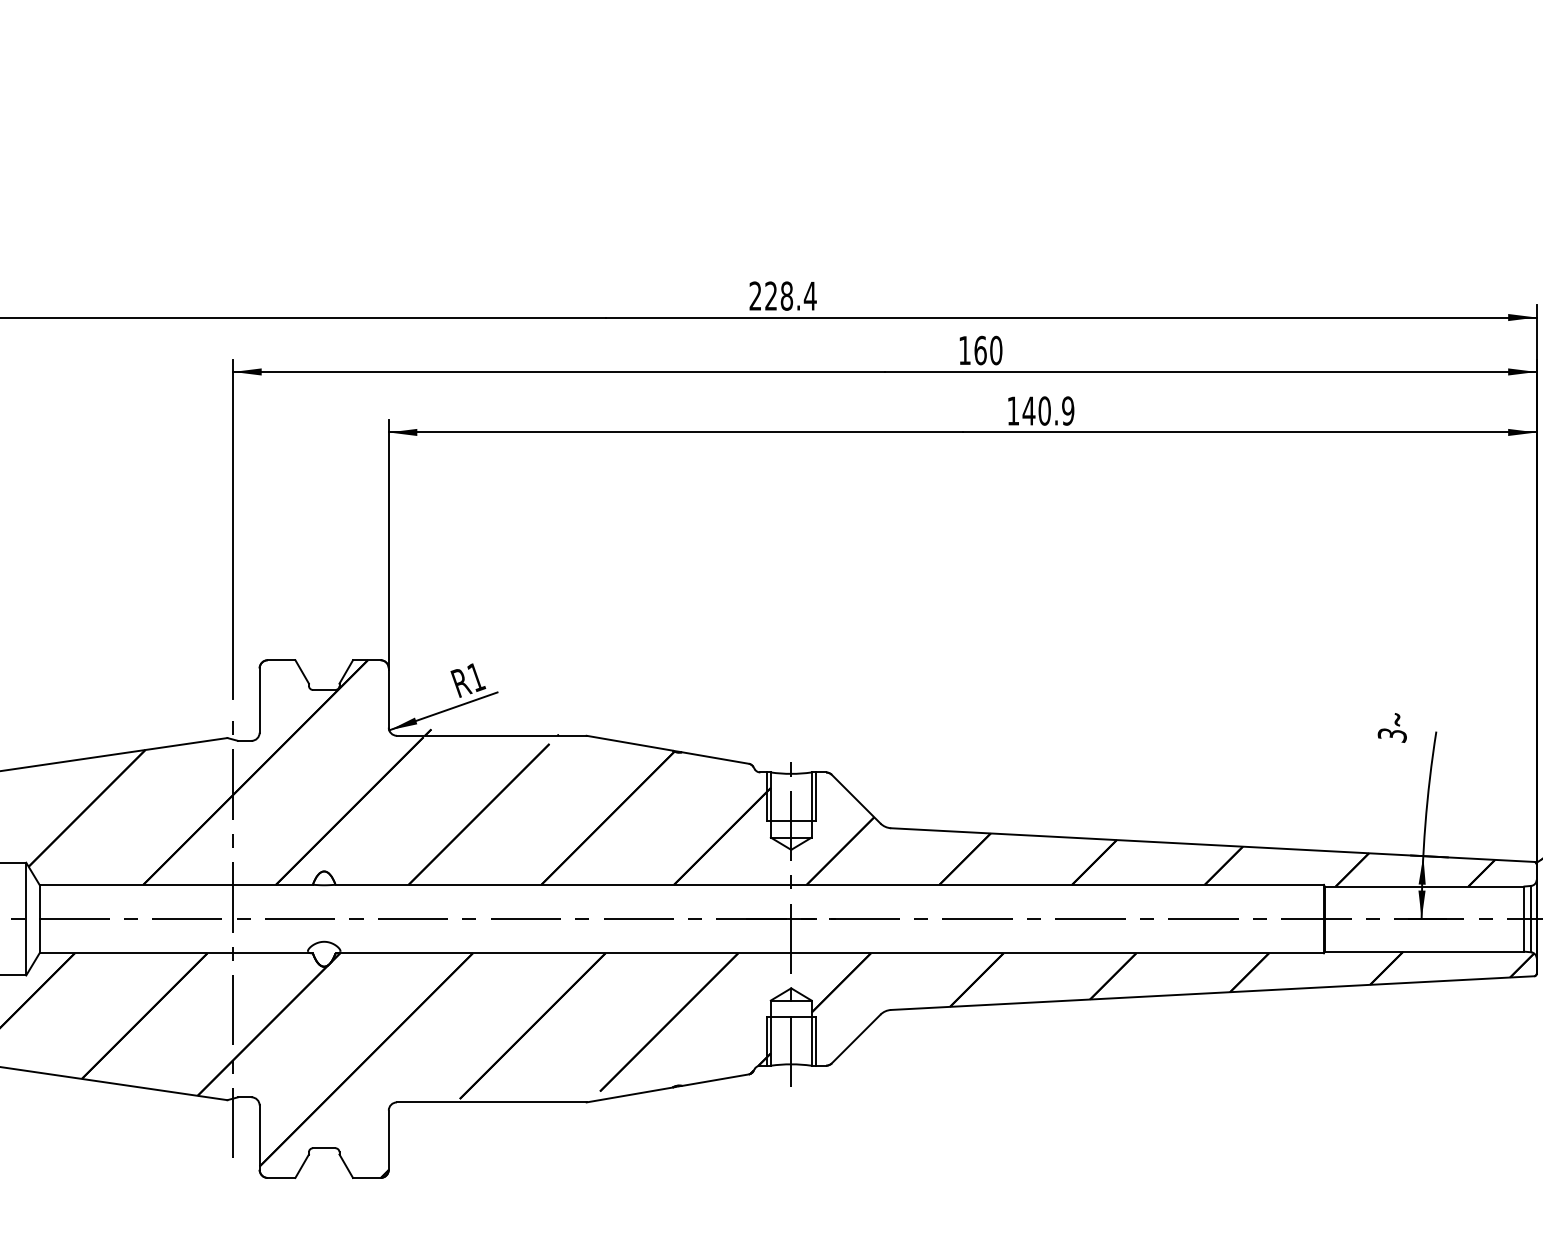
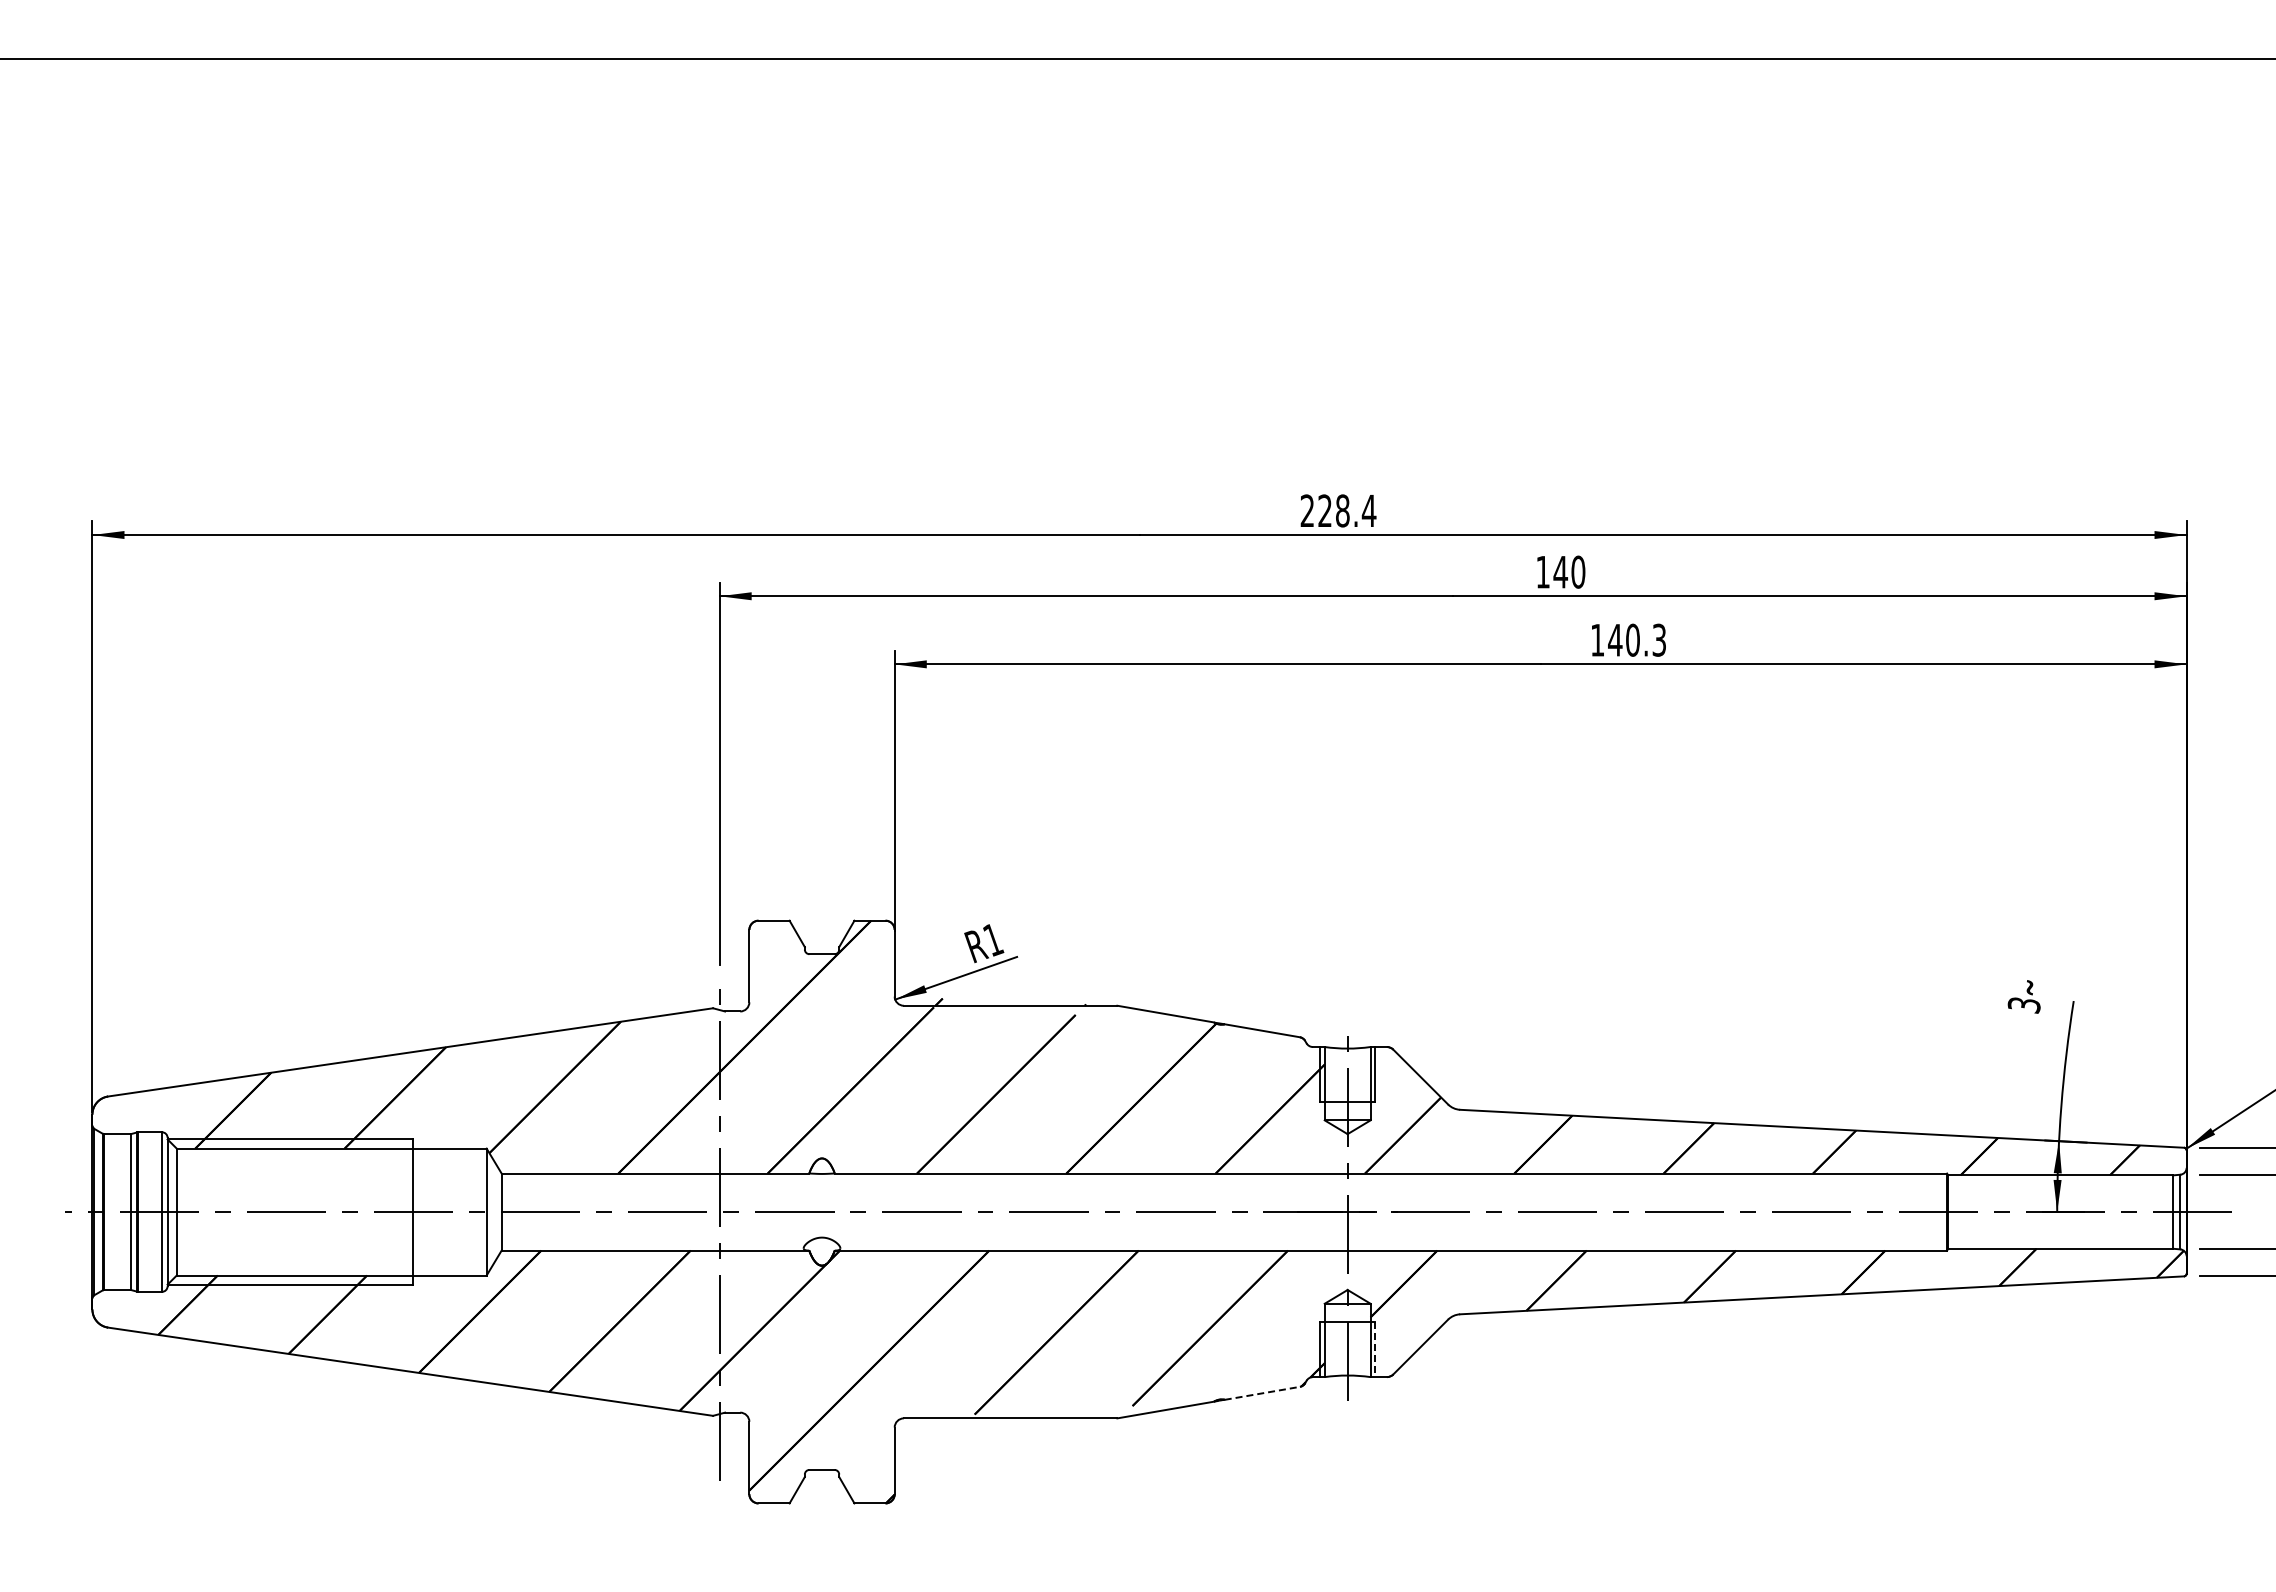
text: (980, 349) -> (1560, 571), 160 -> 140
text: (1068, 410) -> (1659, 639), 140.9 -> 140.3
line: (815, 1041) -> (1375, 1349), solid -> dashed
line: (715, 1080) -> (1262, 1393), solid -> dashed

